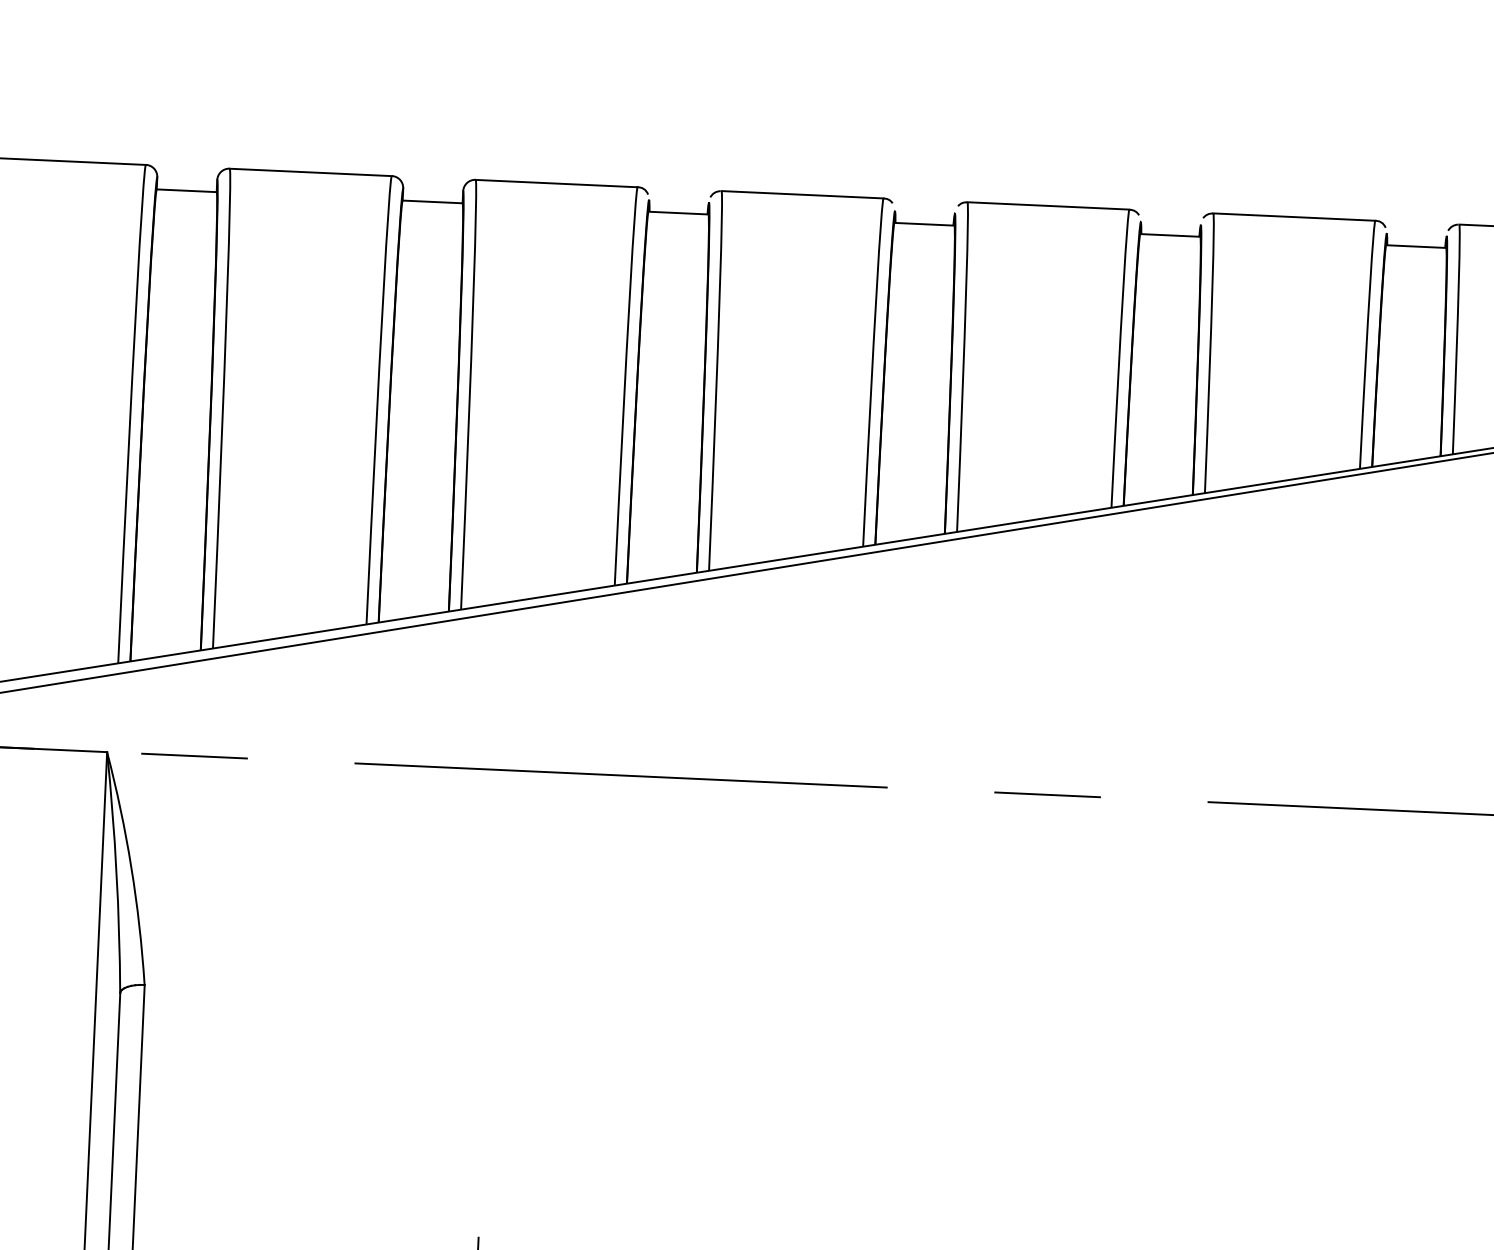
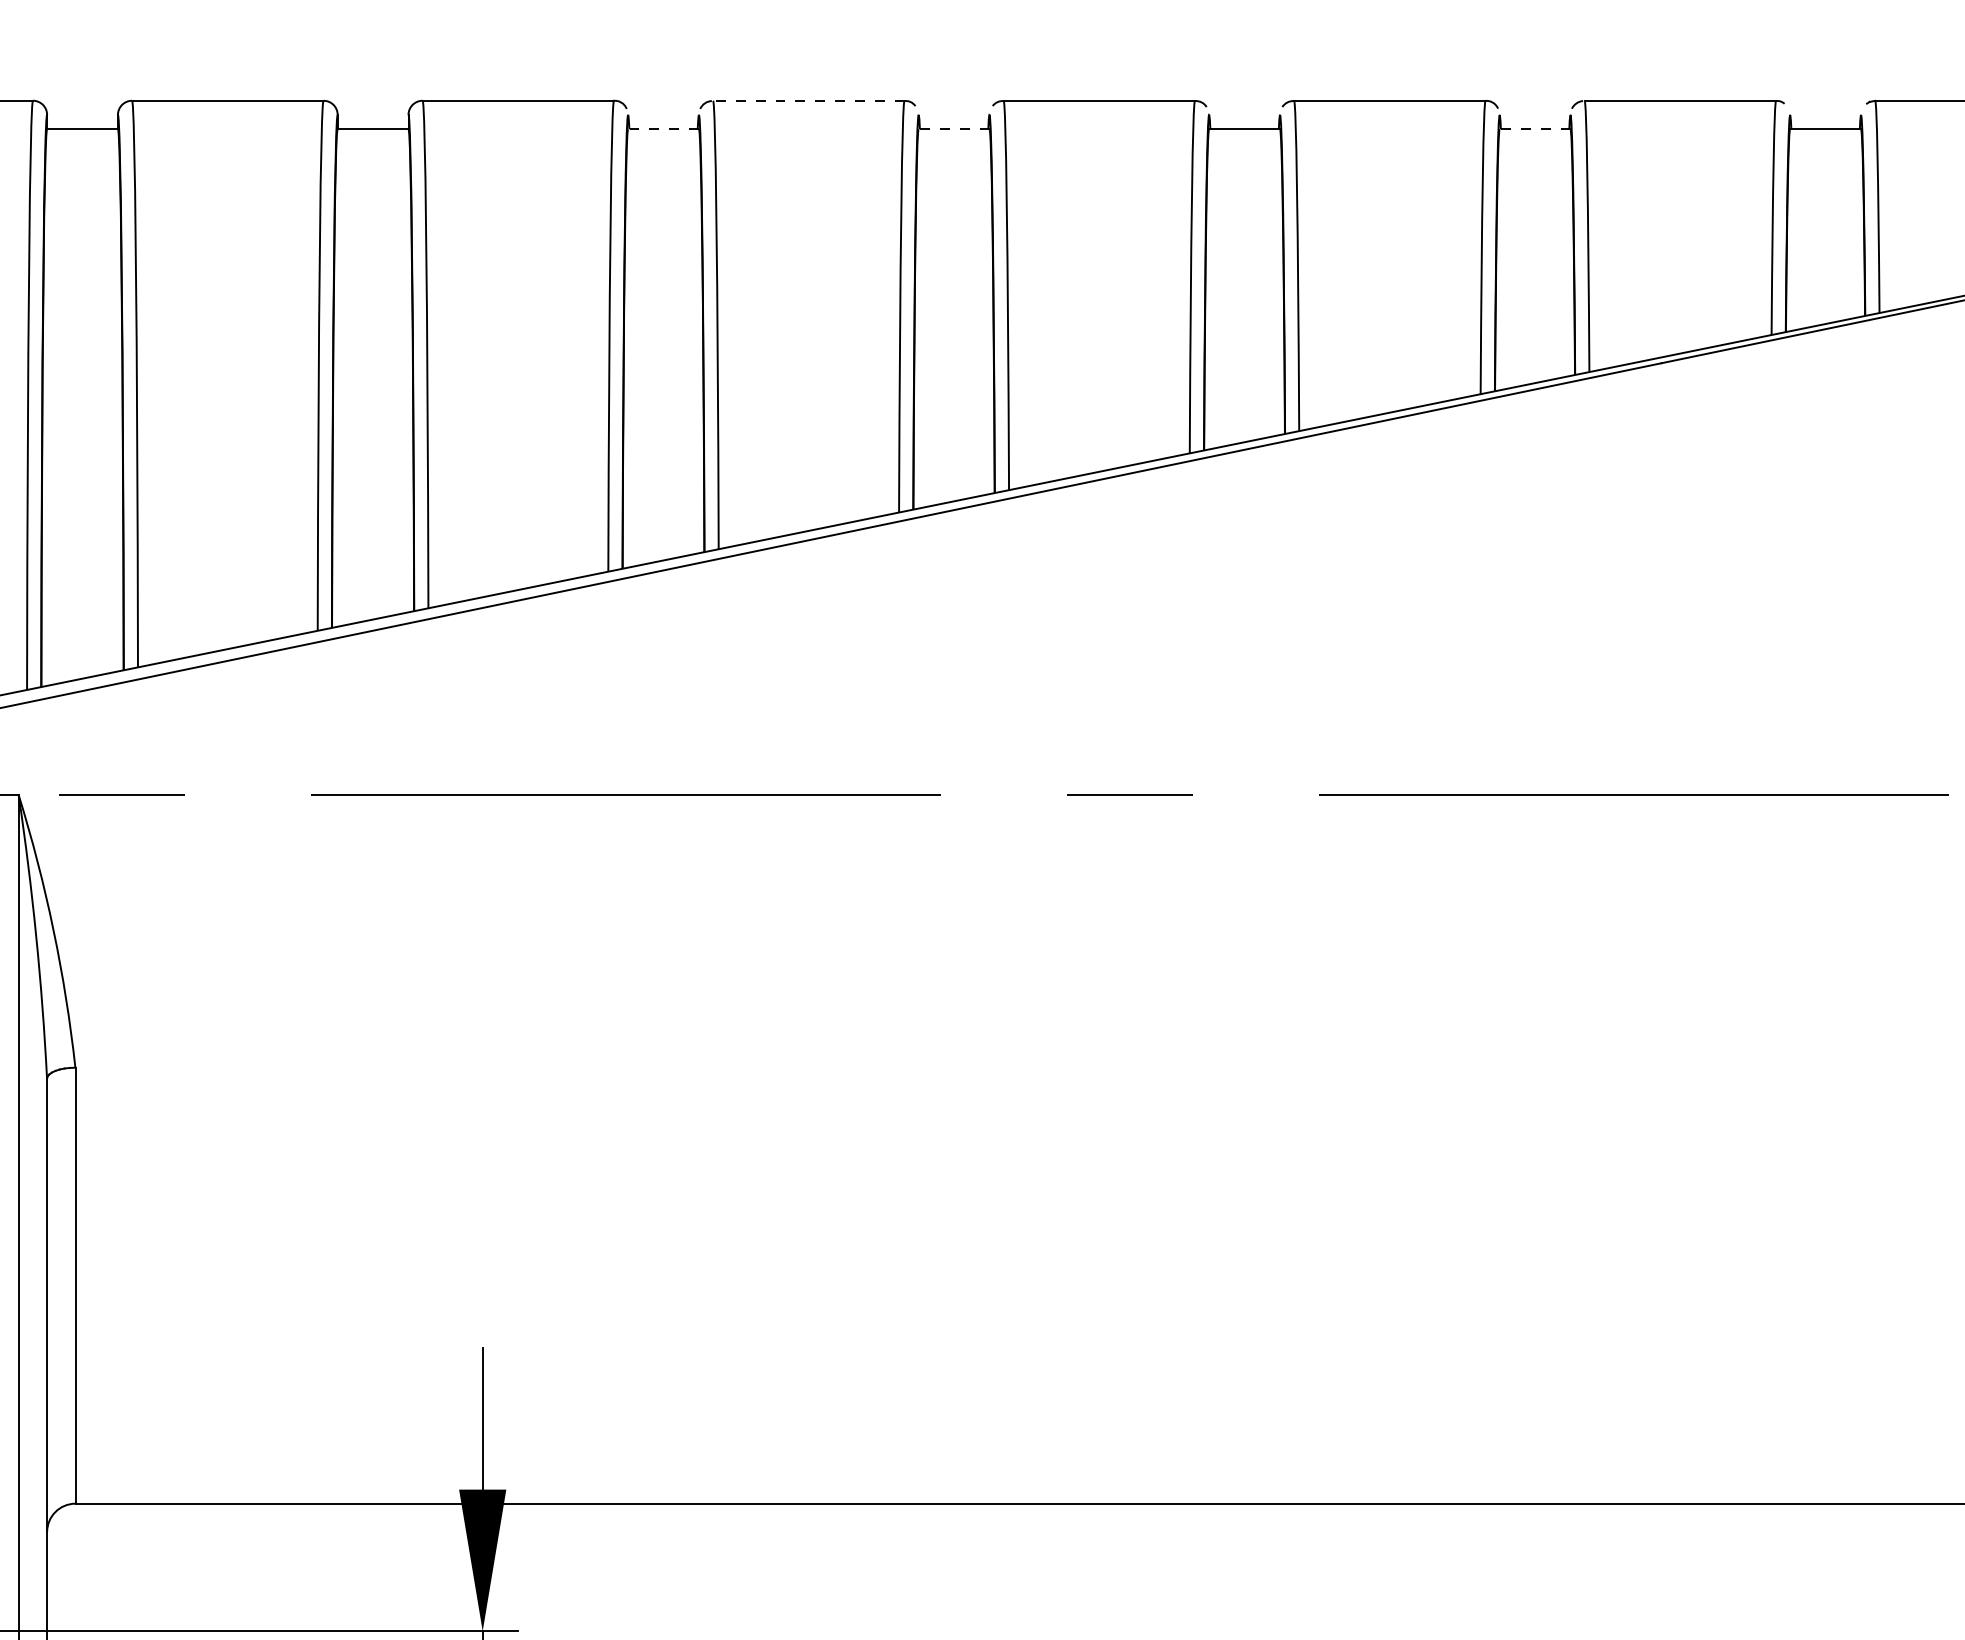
line: (802, 194) -> (808, 100), solid -> dashed
line: (678, 213) -> (663, 129), solid -> dashed
line: (923, 224) -> (953, 129), solid -> dashed
line: (1415, 246) -> (1534, 129), solid -> dashed

